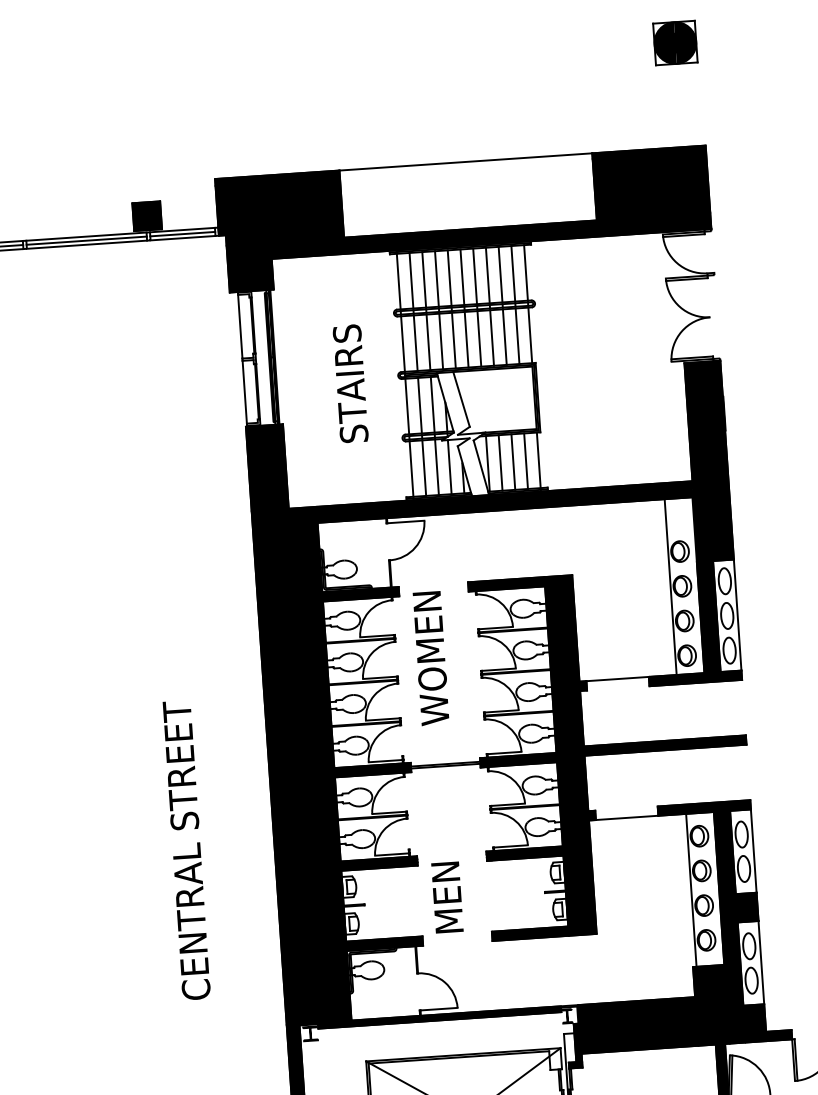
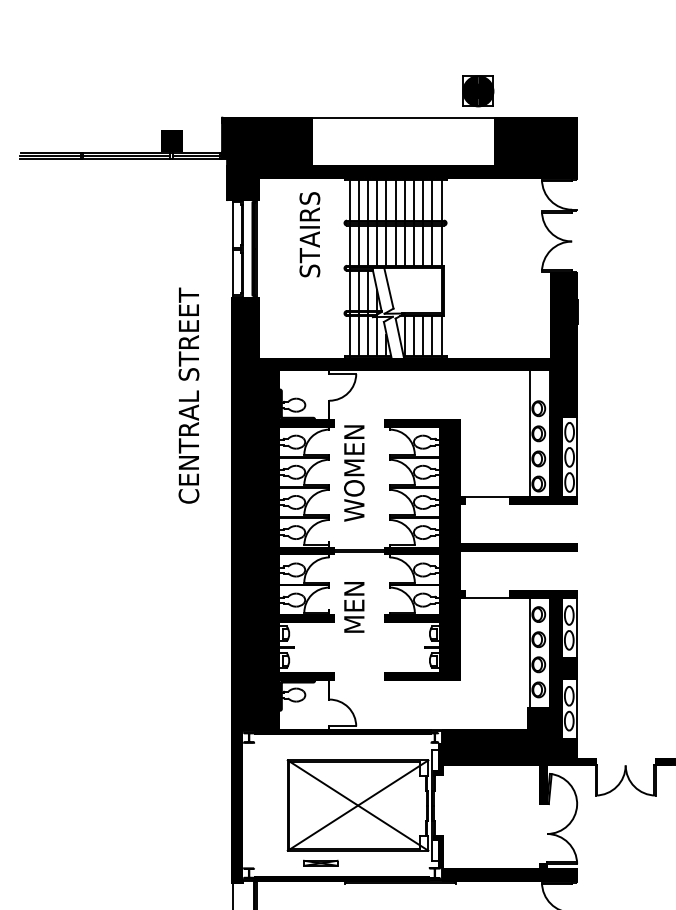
part: (675, 43) -> (478, 91), moved
text: (350, 383) -> (309, 234), moved
text: (186, 850) -> (188, 395), moved
text: (447, 897) -> (354, 607), moved

